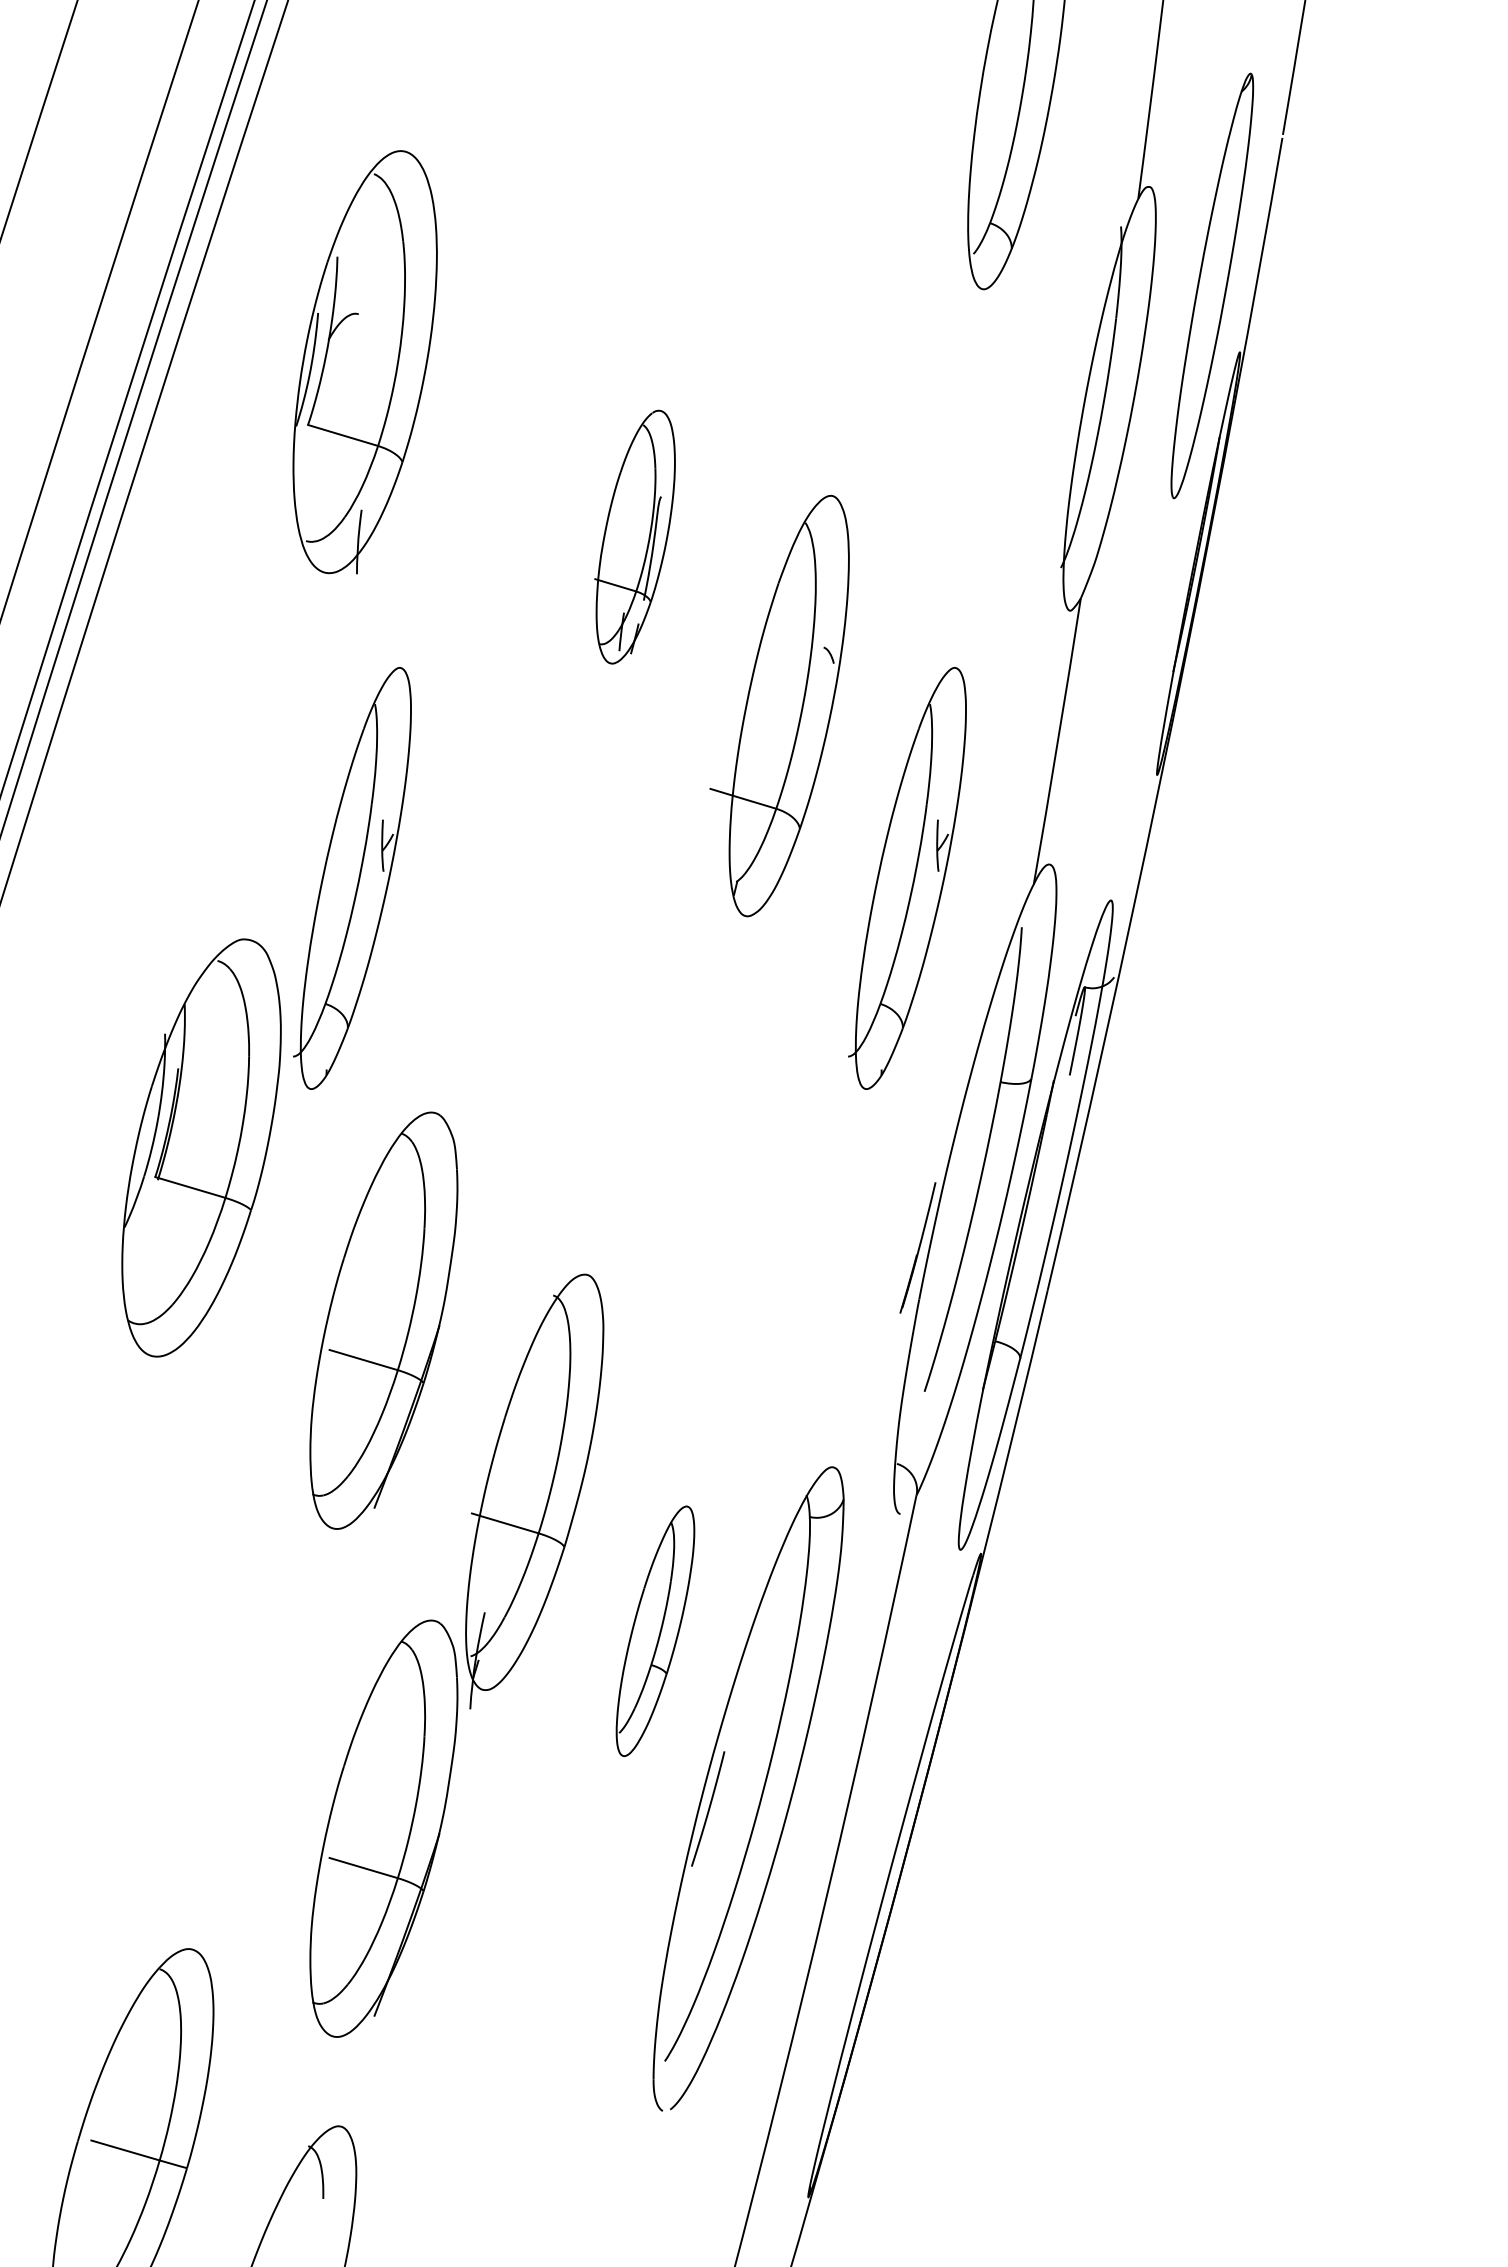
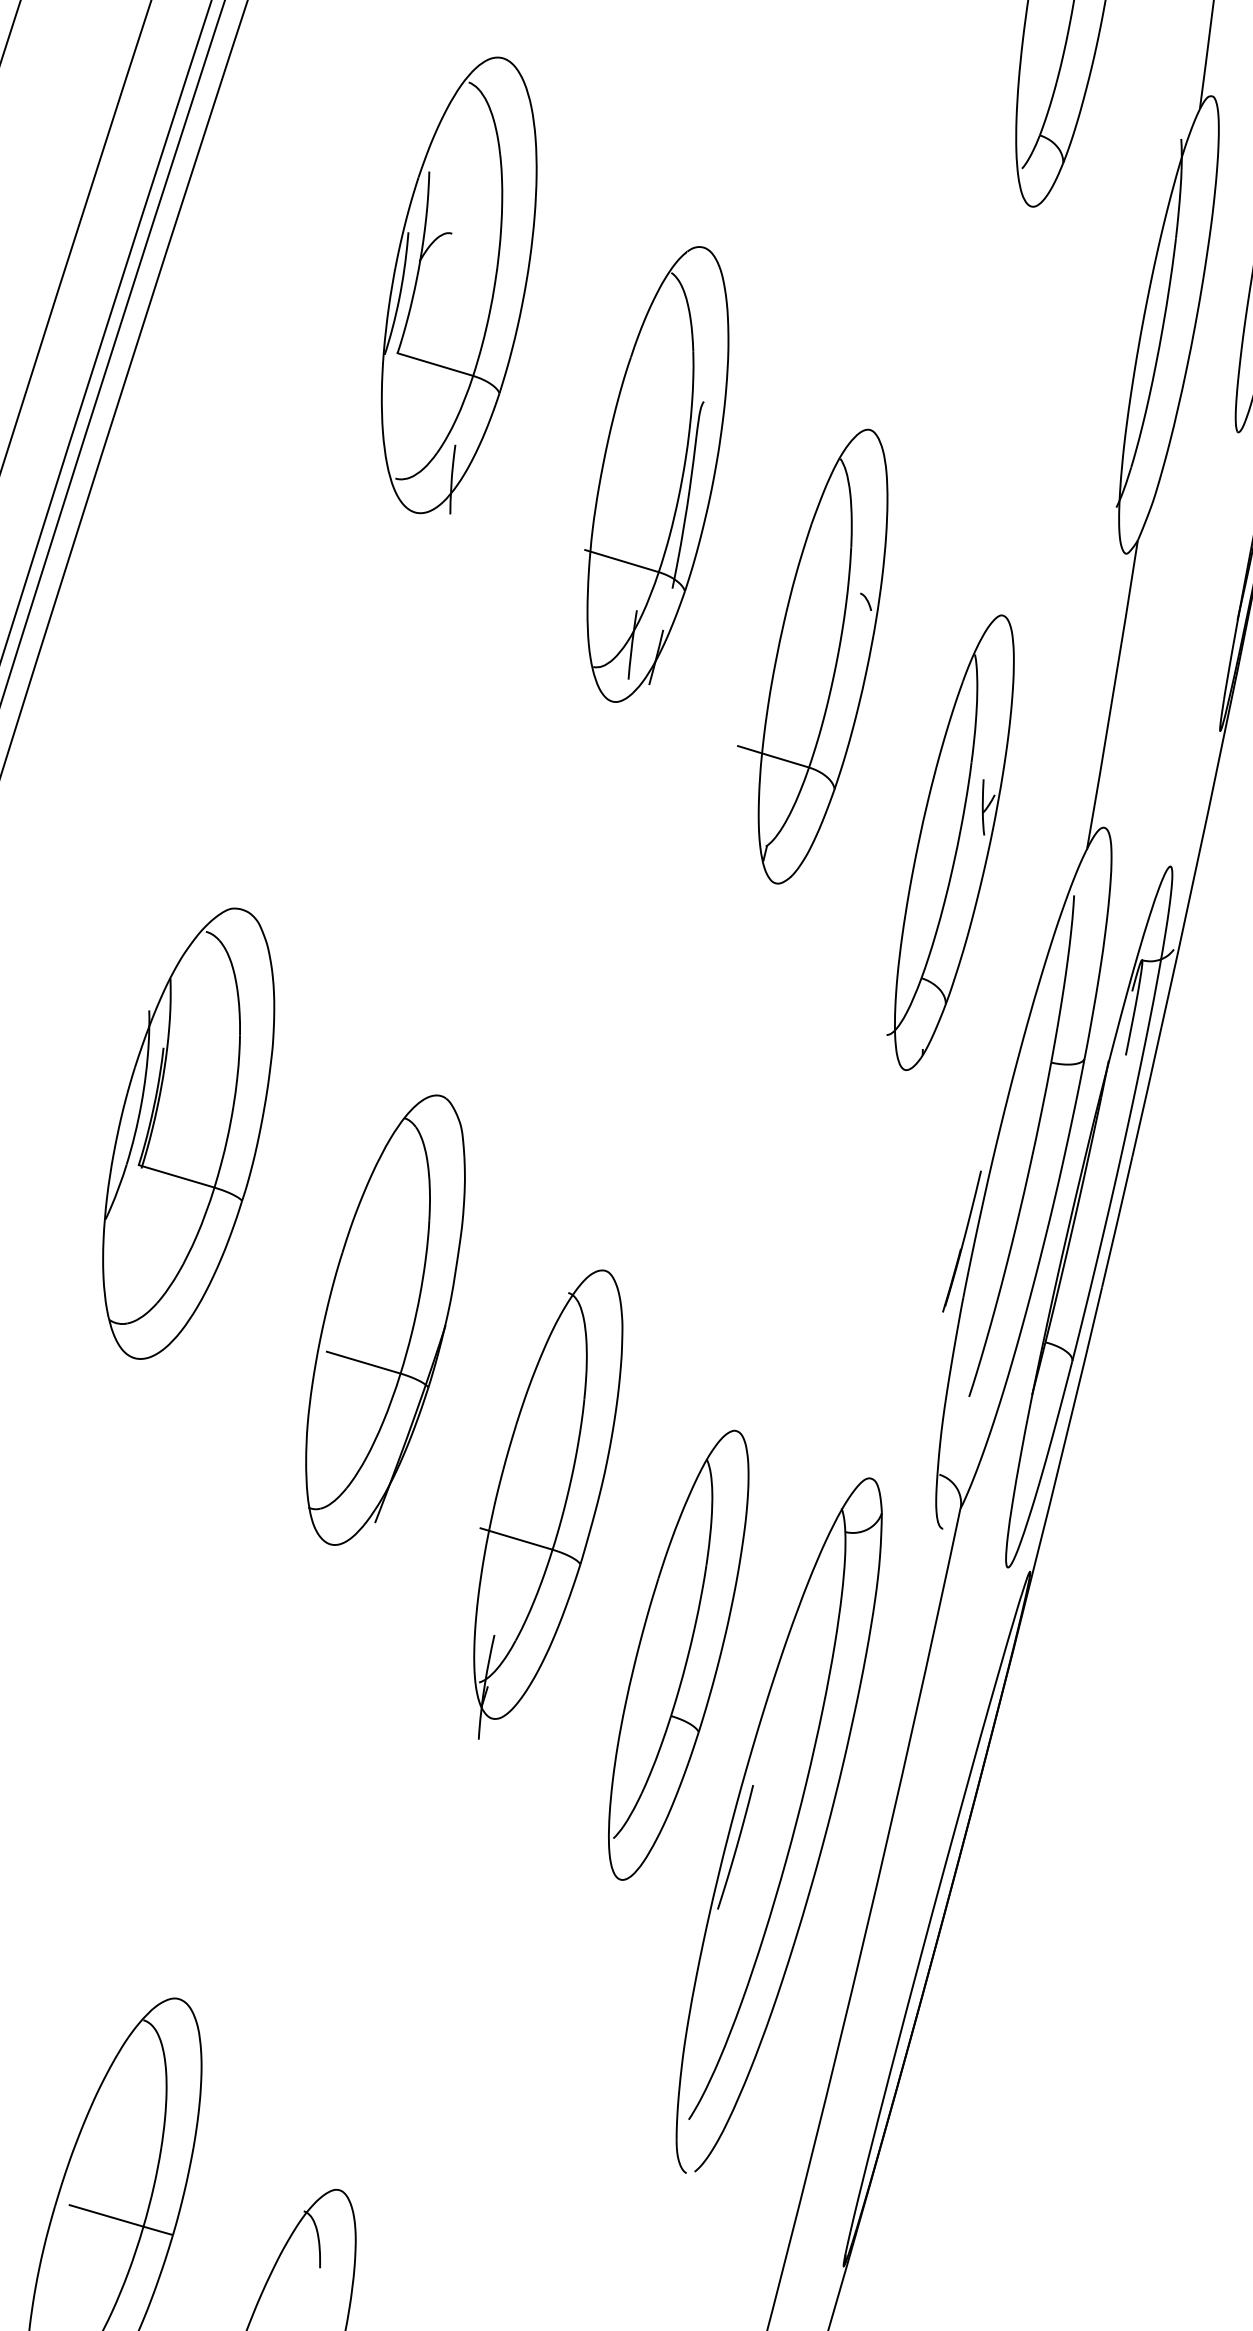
part: (364, 362) -> (458, 285), moved
part: (634, 536) -> (656, 473), size x1.67
part: (352, 878) -> (351, 842), removed
part: (655, 1631) -> (678, 1655), size x1.67
part: (383, 1828) -> (385, 1868), removed

